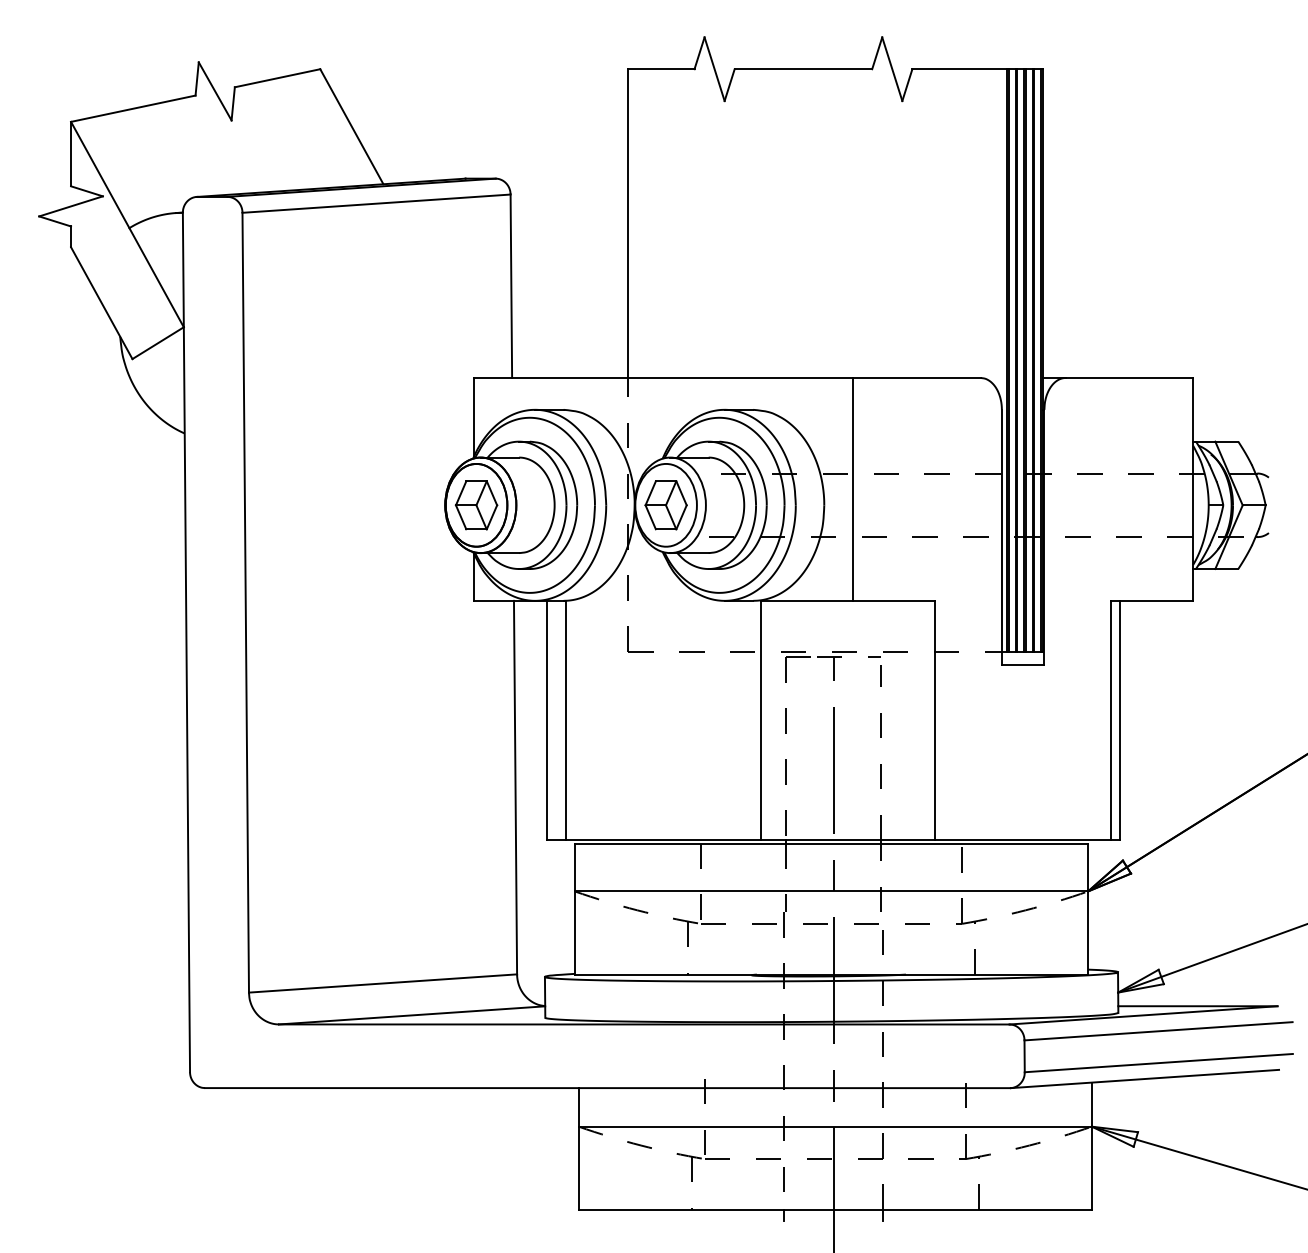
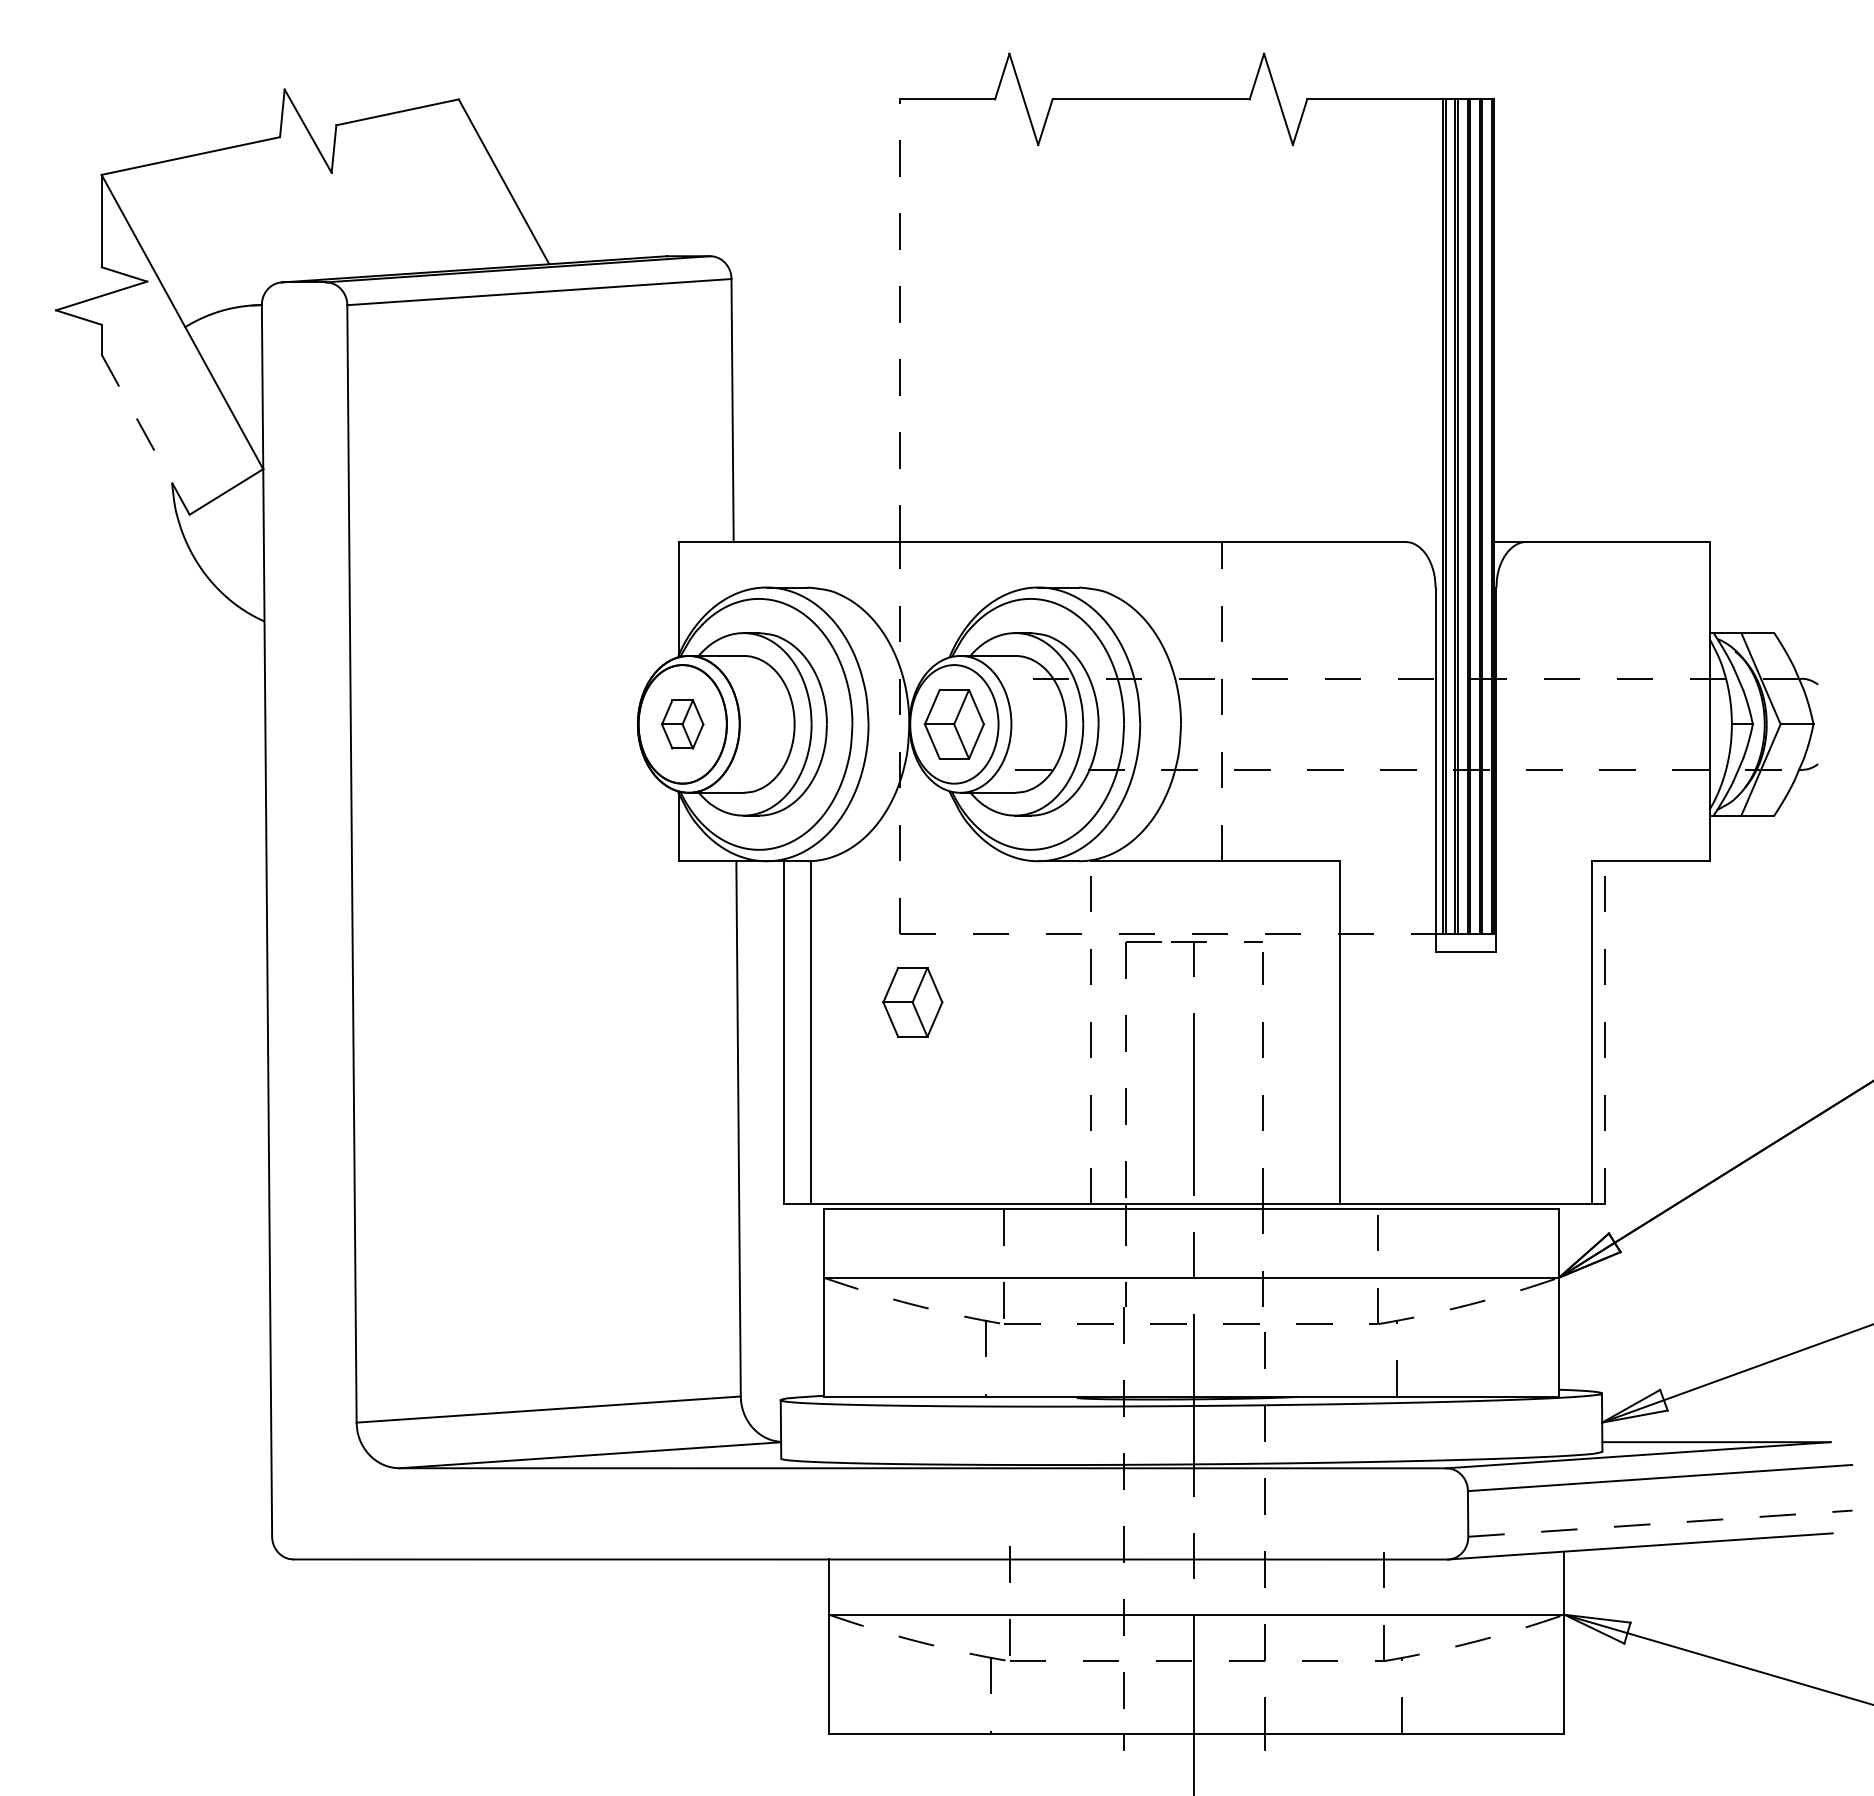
line: (628, 223) -> (900, 320), solid -> dashed
line: (101, 303) -> (145, 435), solid -> dashed
line: (853, 488) -> (1222, 700), solid -> dashed
part: (476, 505) -> (682, 724), size x0.7
part: (636, 699) -> (911, 1002), added
line: (761, 720) -> (1091, 1032), solid -> dashed
line: (1120, 720) -> (1605, 1032), solid -> dashed
line: (1159, 1063) -> (1661, 1524), solid -> dashed

